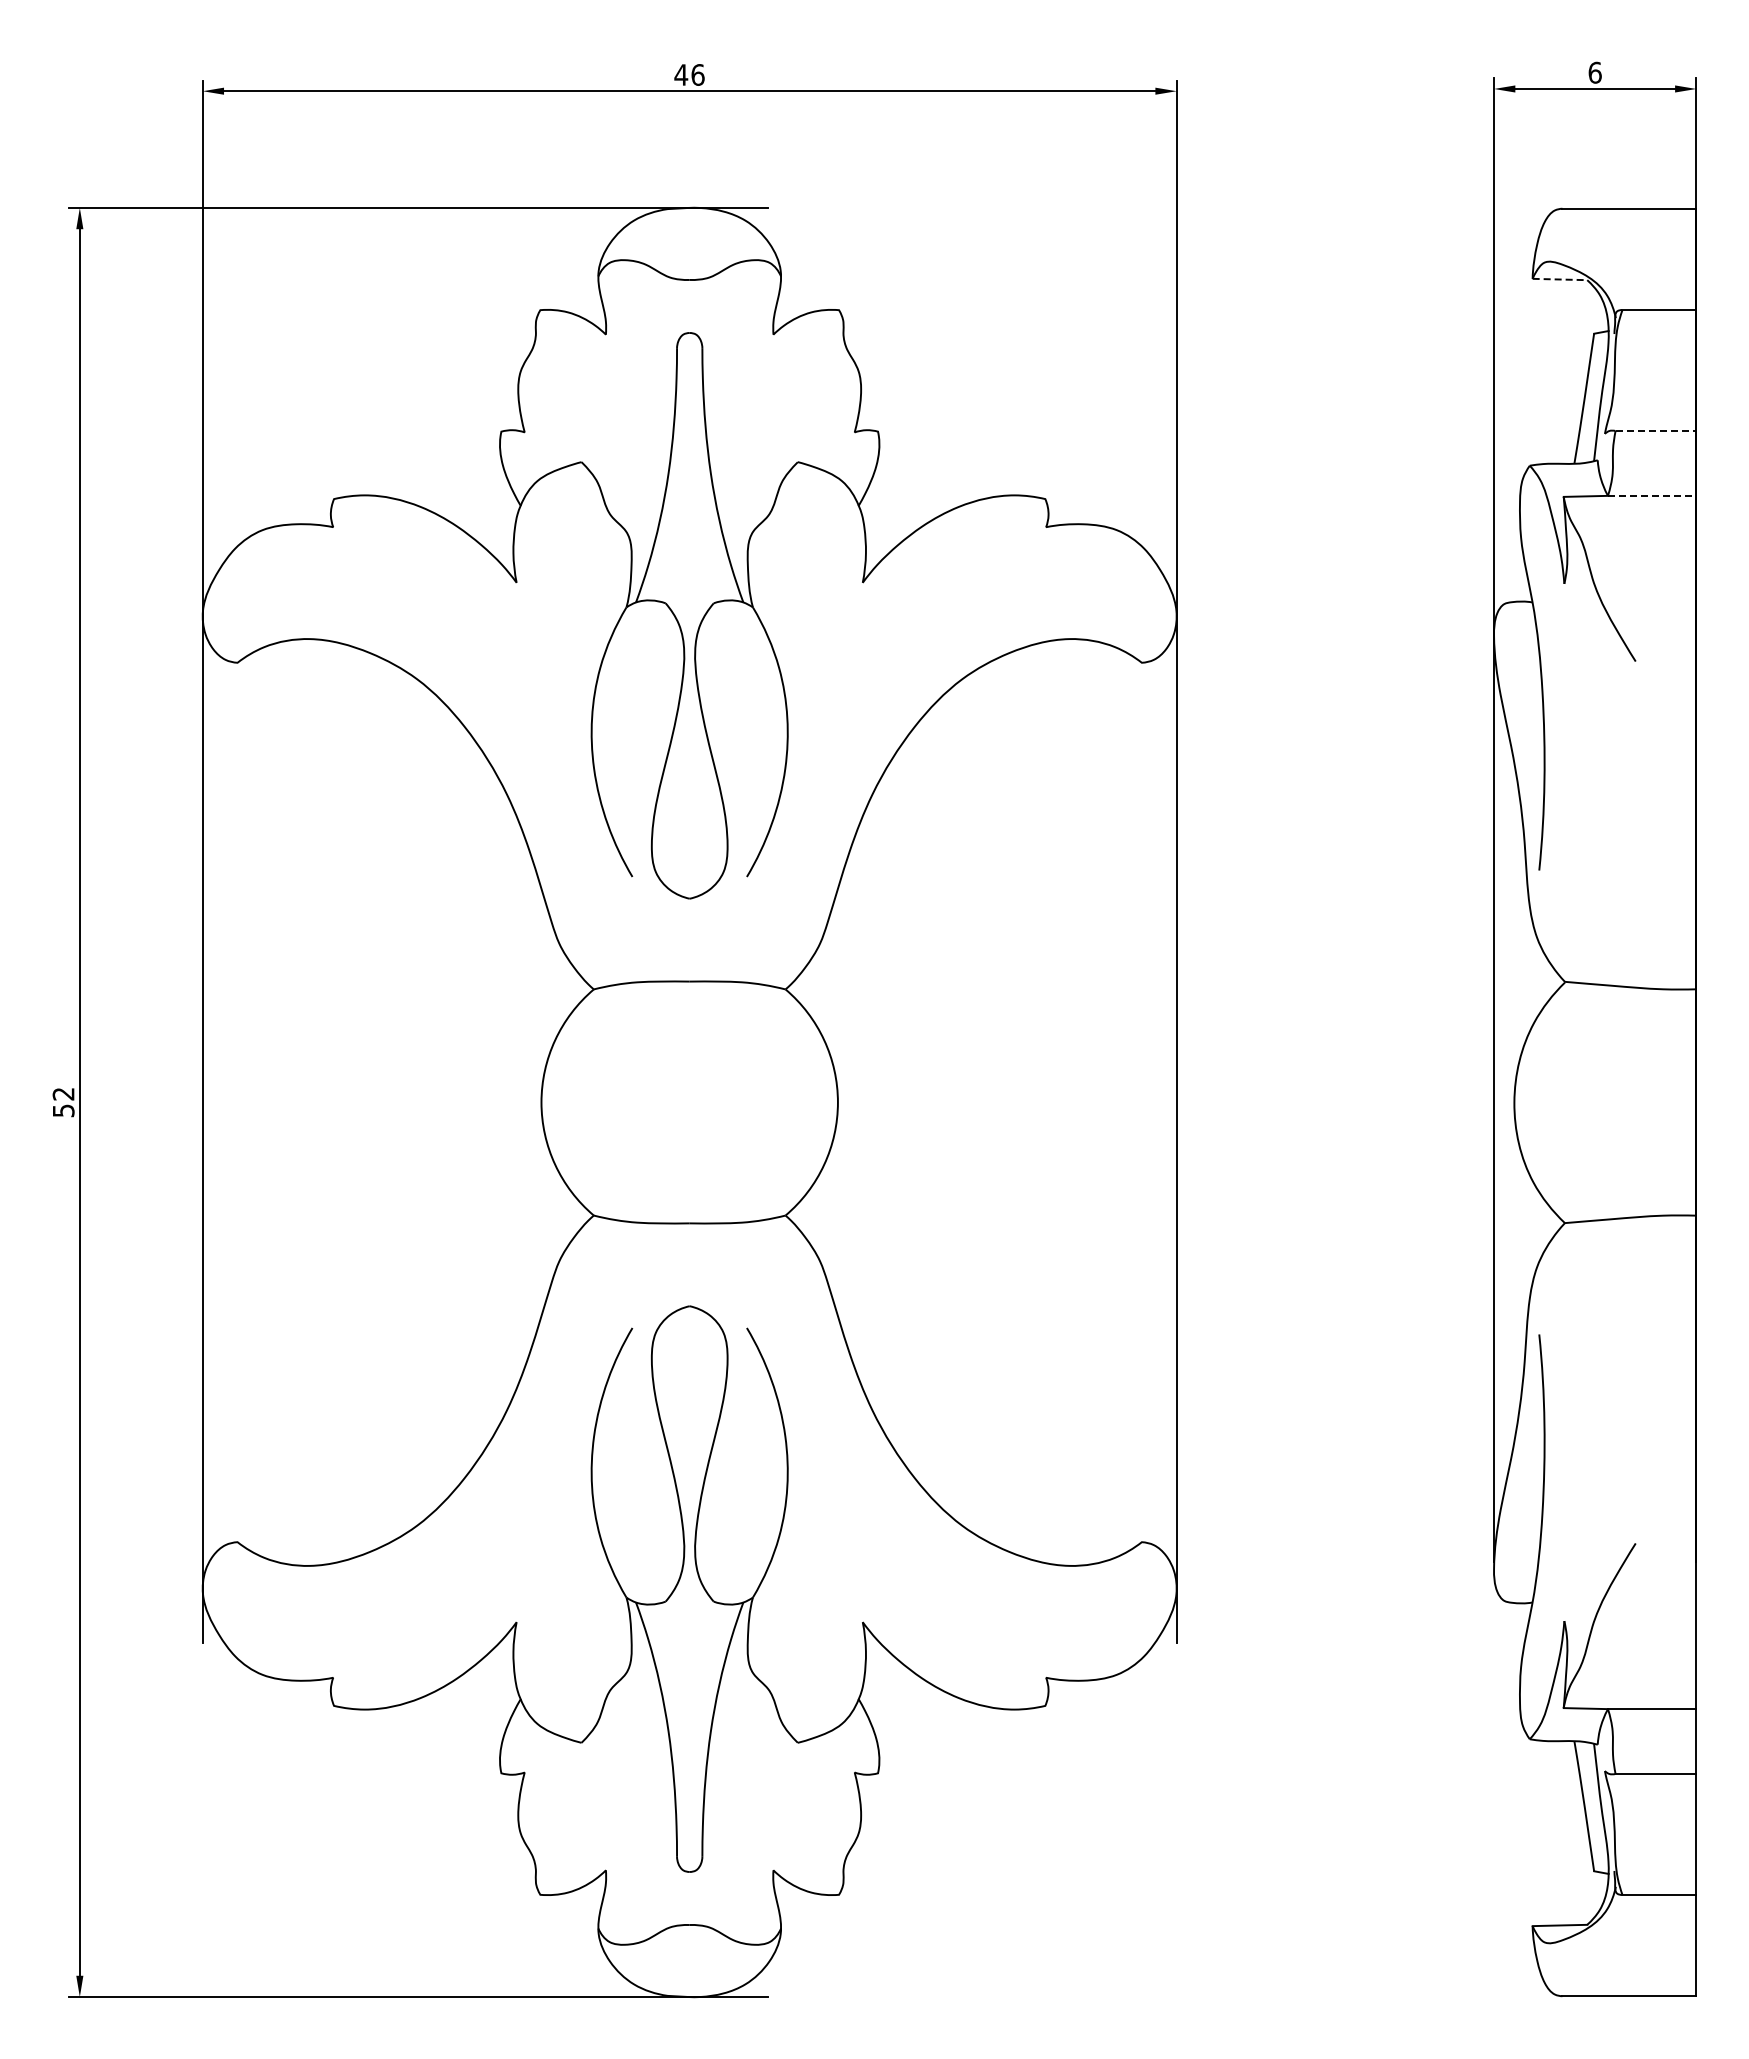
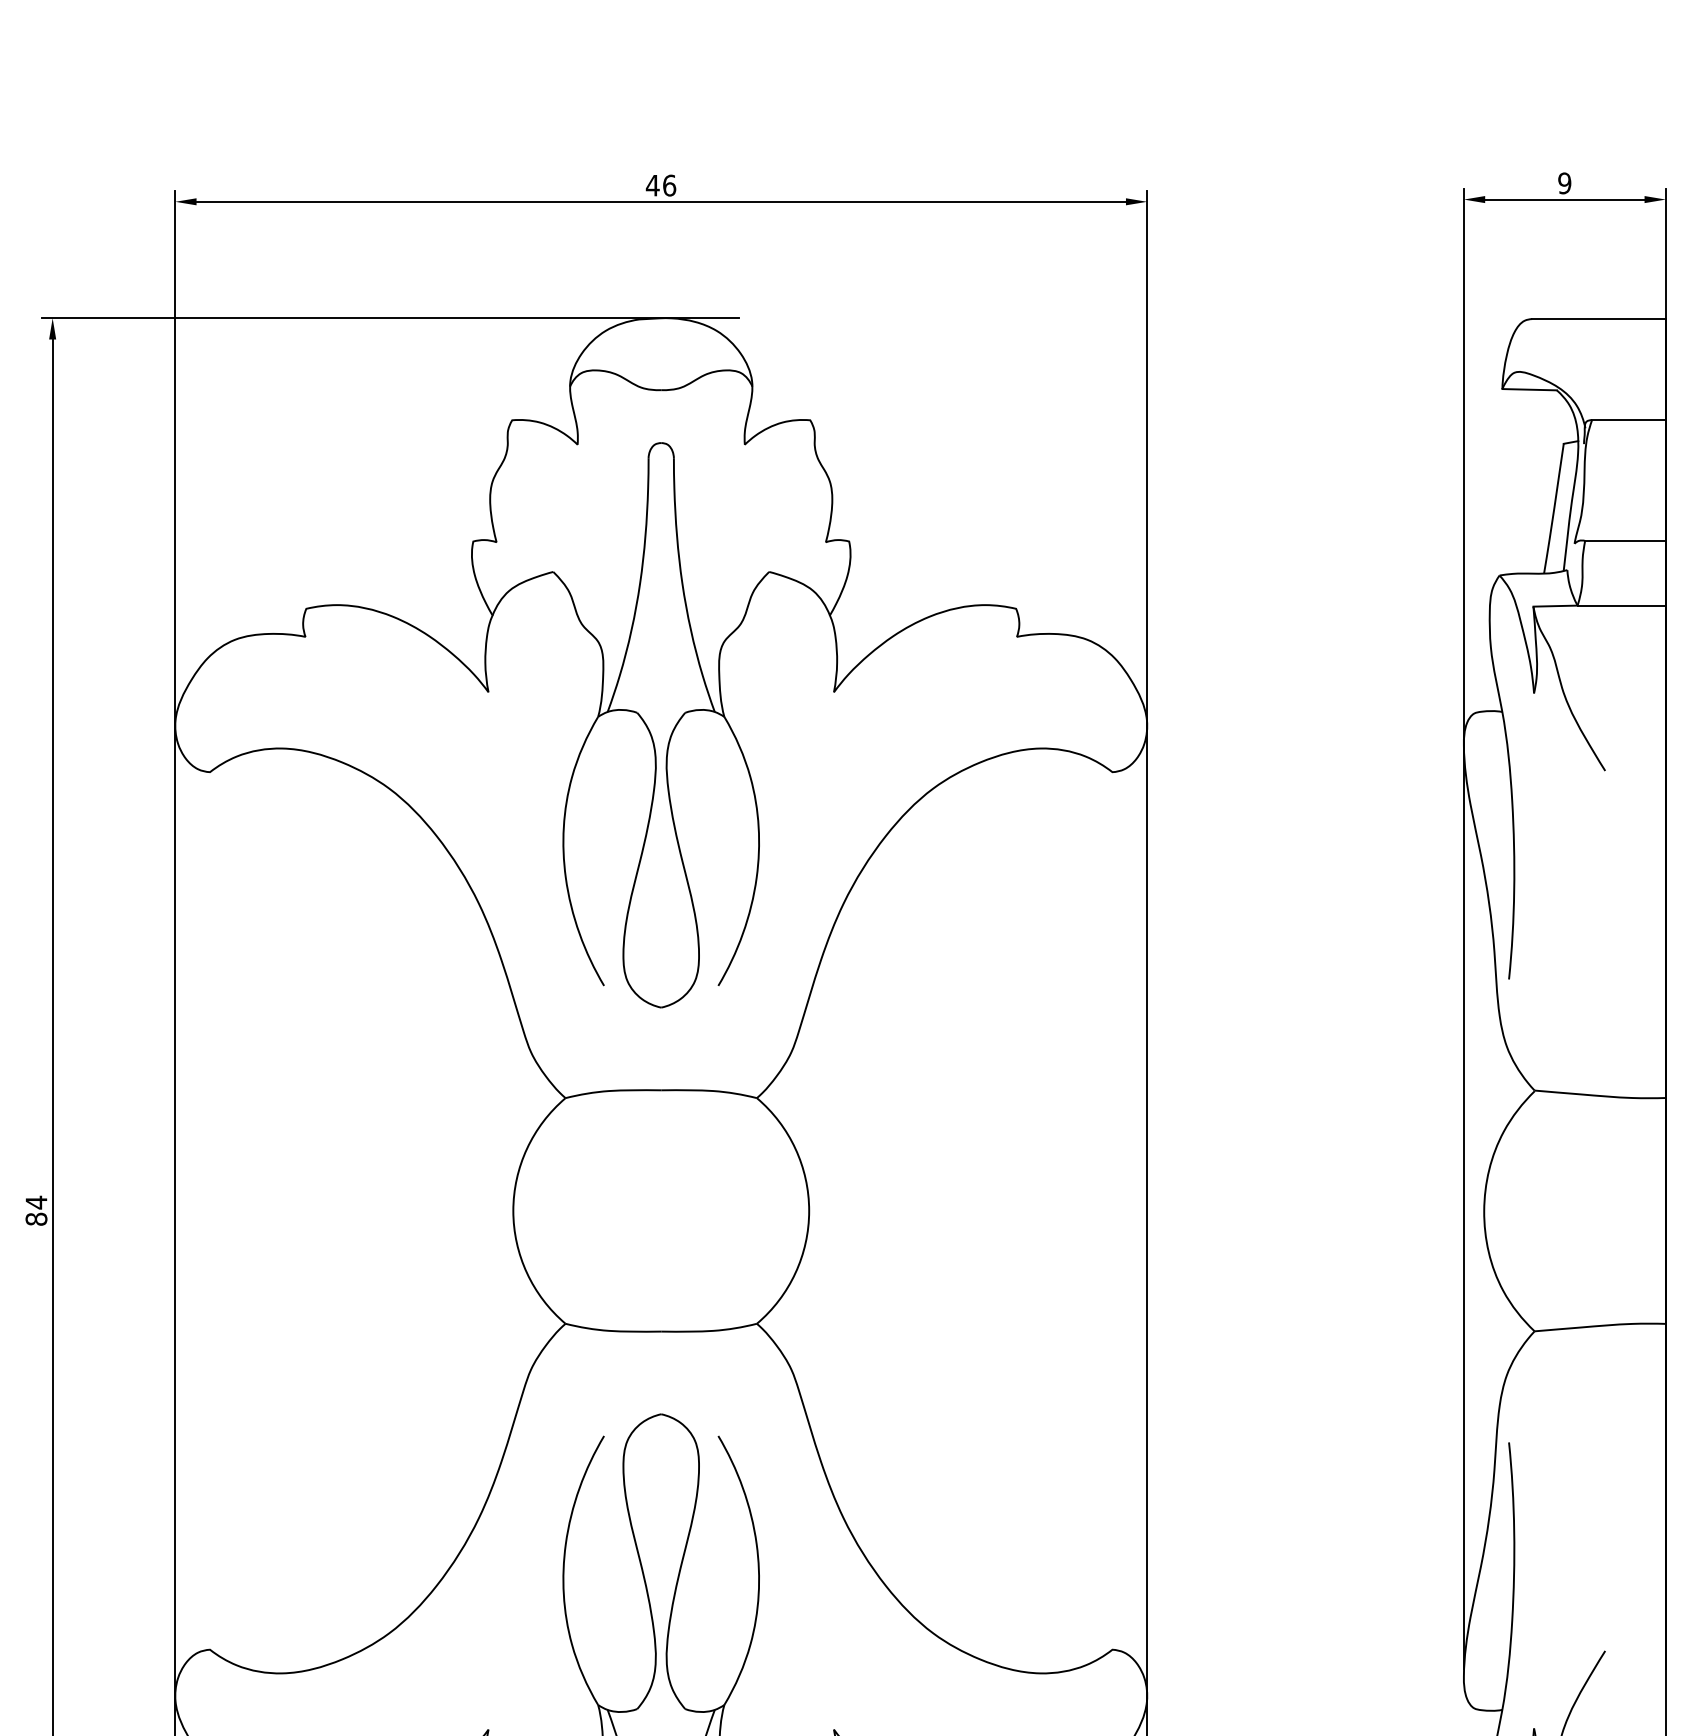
text: (1594, 72) -> (1564, 183), 6 -> 9
line: (1560, 279) -> (1530, 389), dashed -> solid
line: (1656, 431) -> (1626, 541), dashed -> solid
line: (1652, 495) -> (1622, 605), dashed -> solid
text: (63, 1102) -> (36, 1210), 52 -> 84

